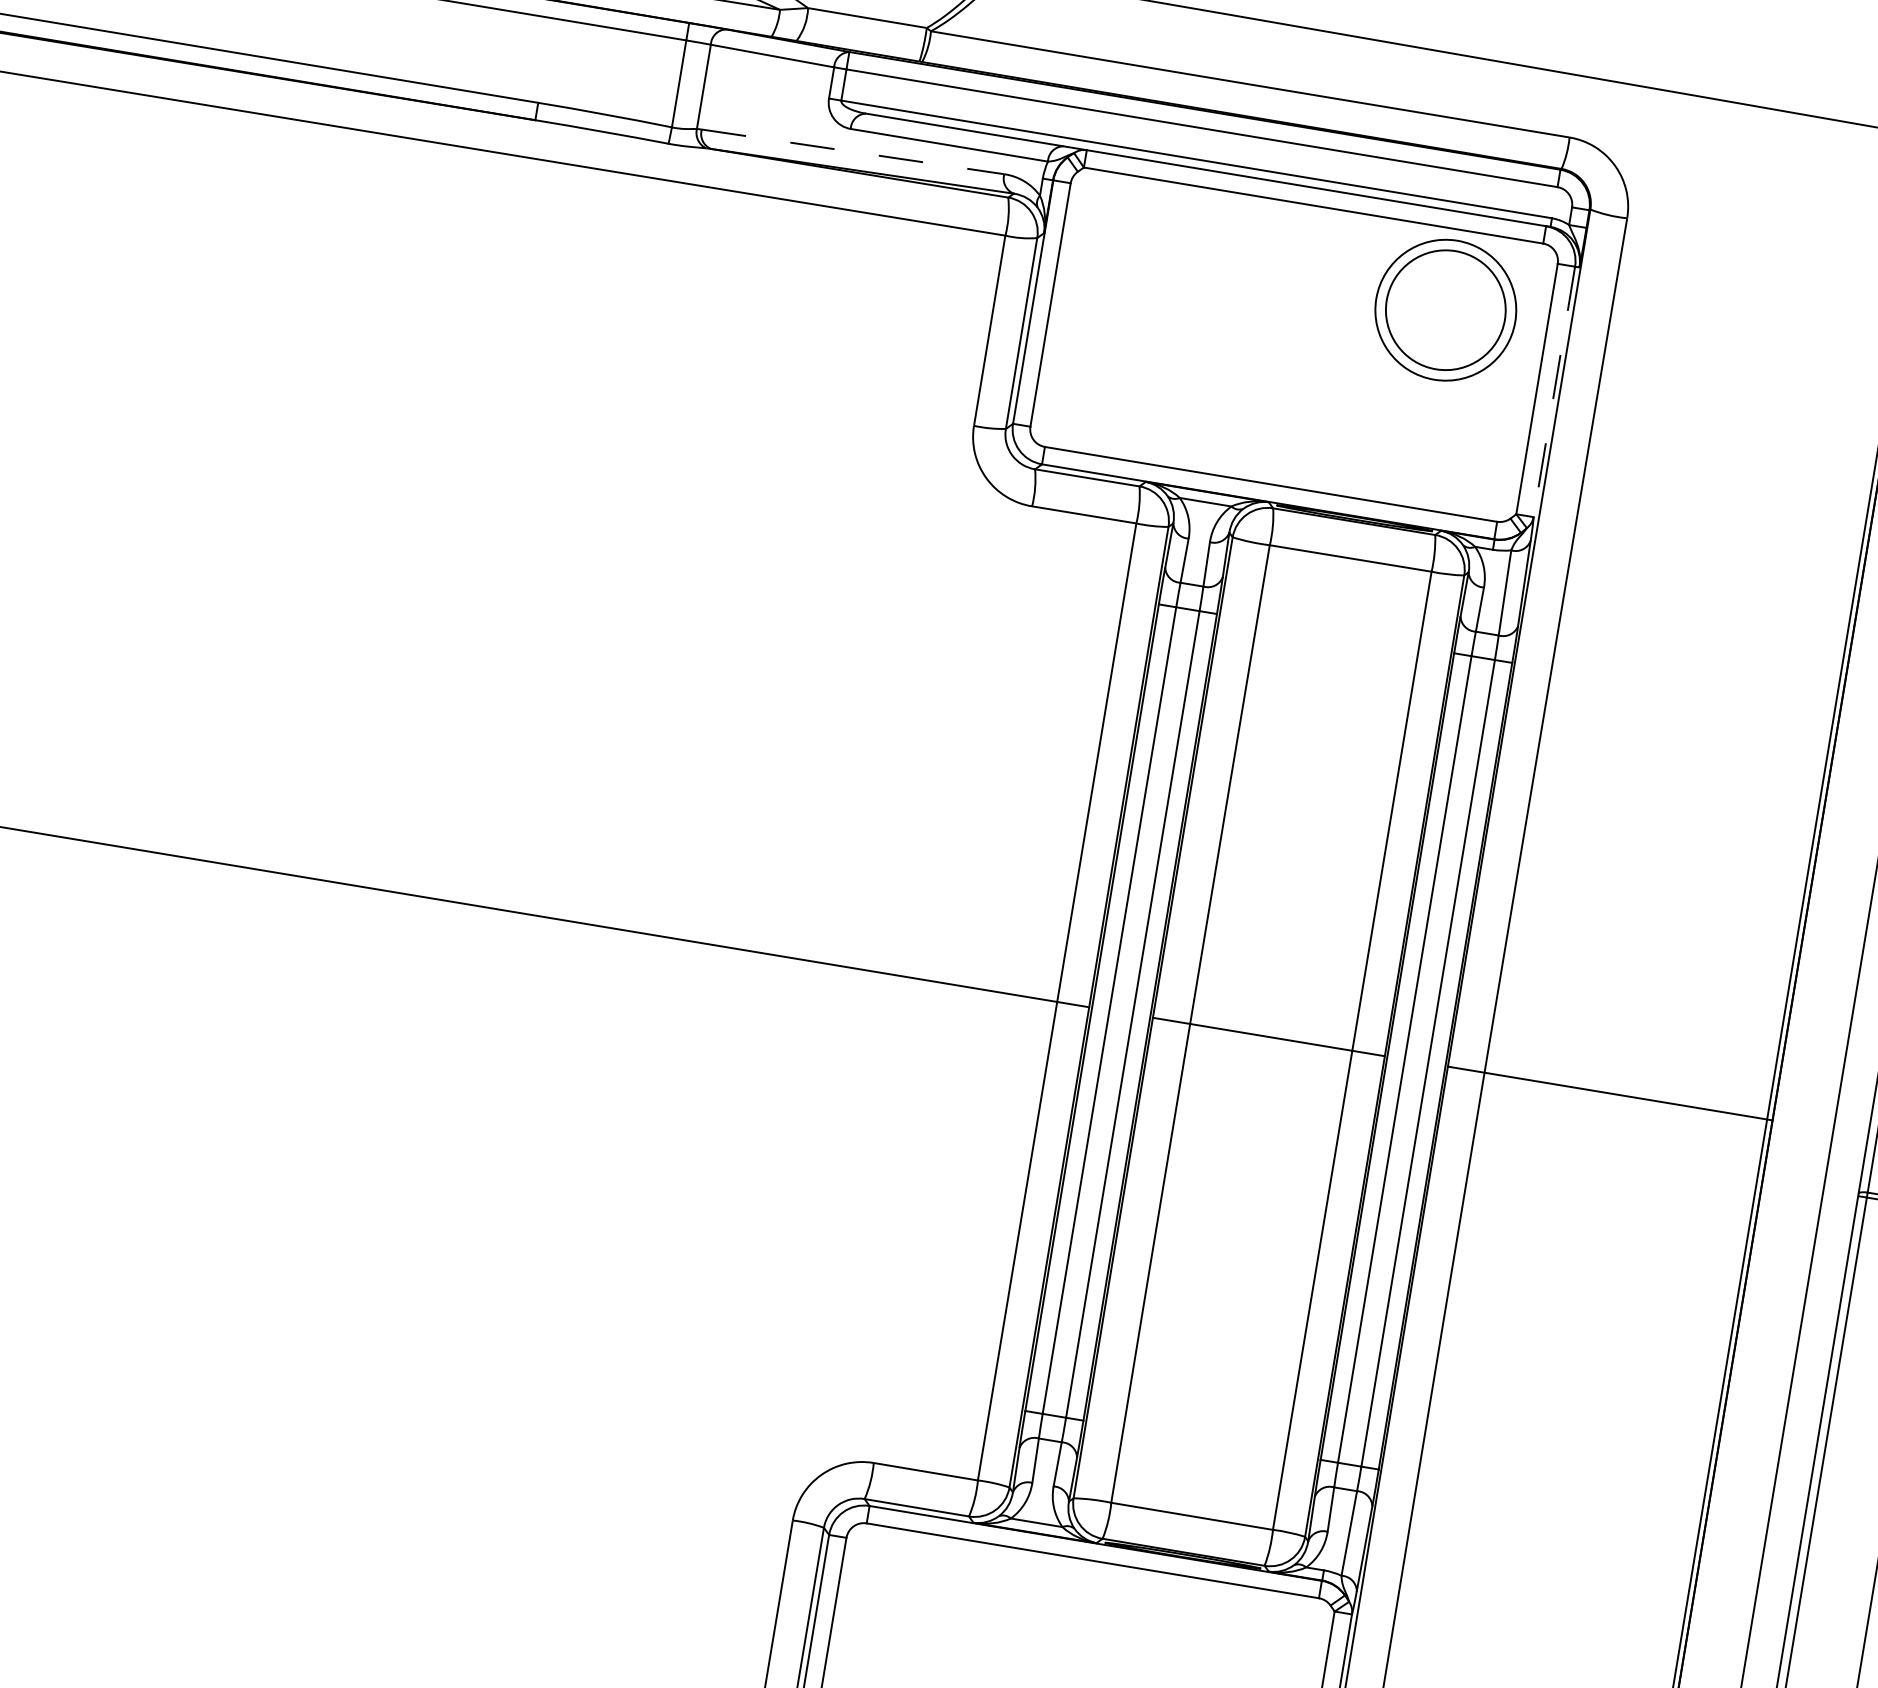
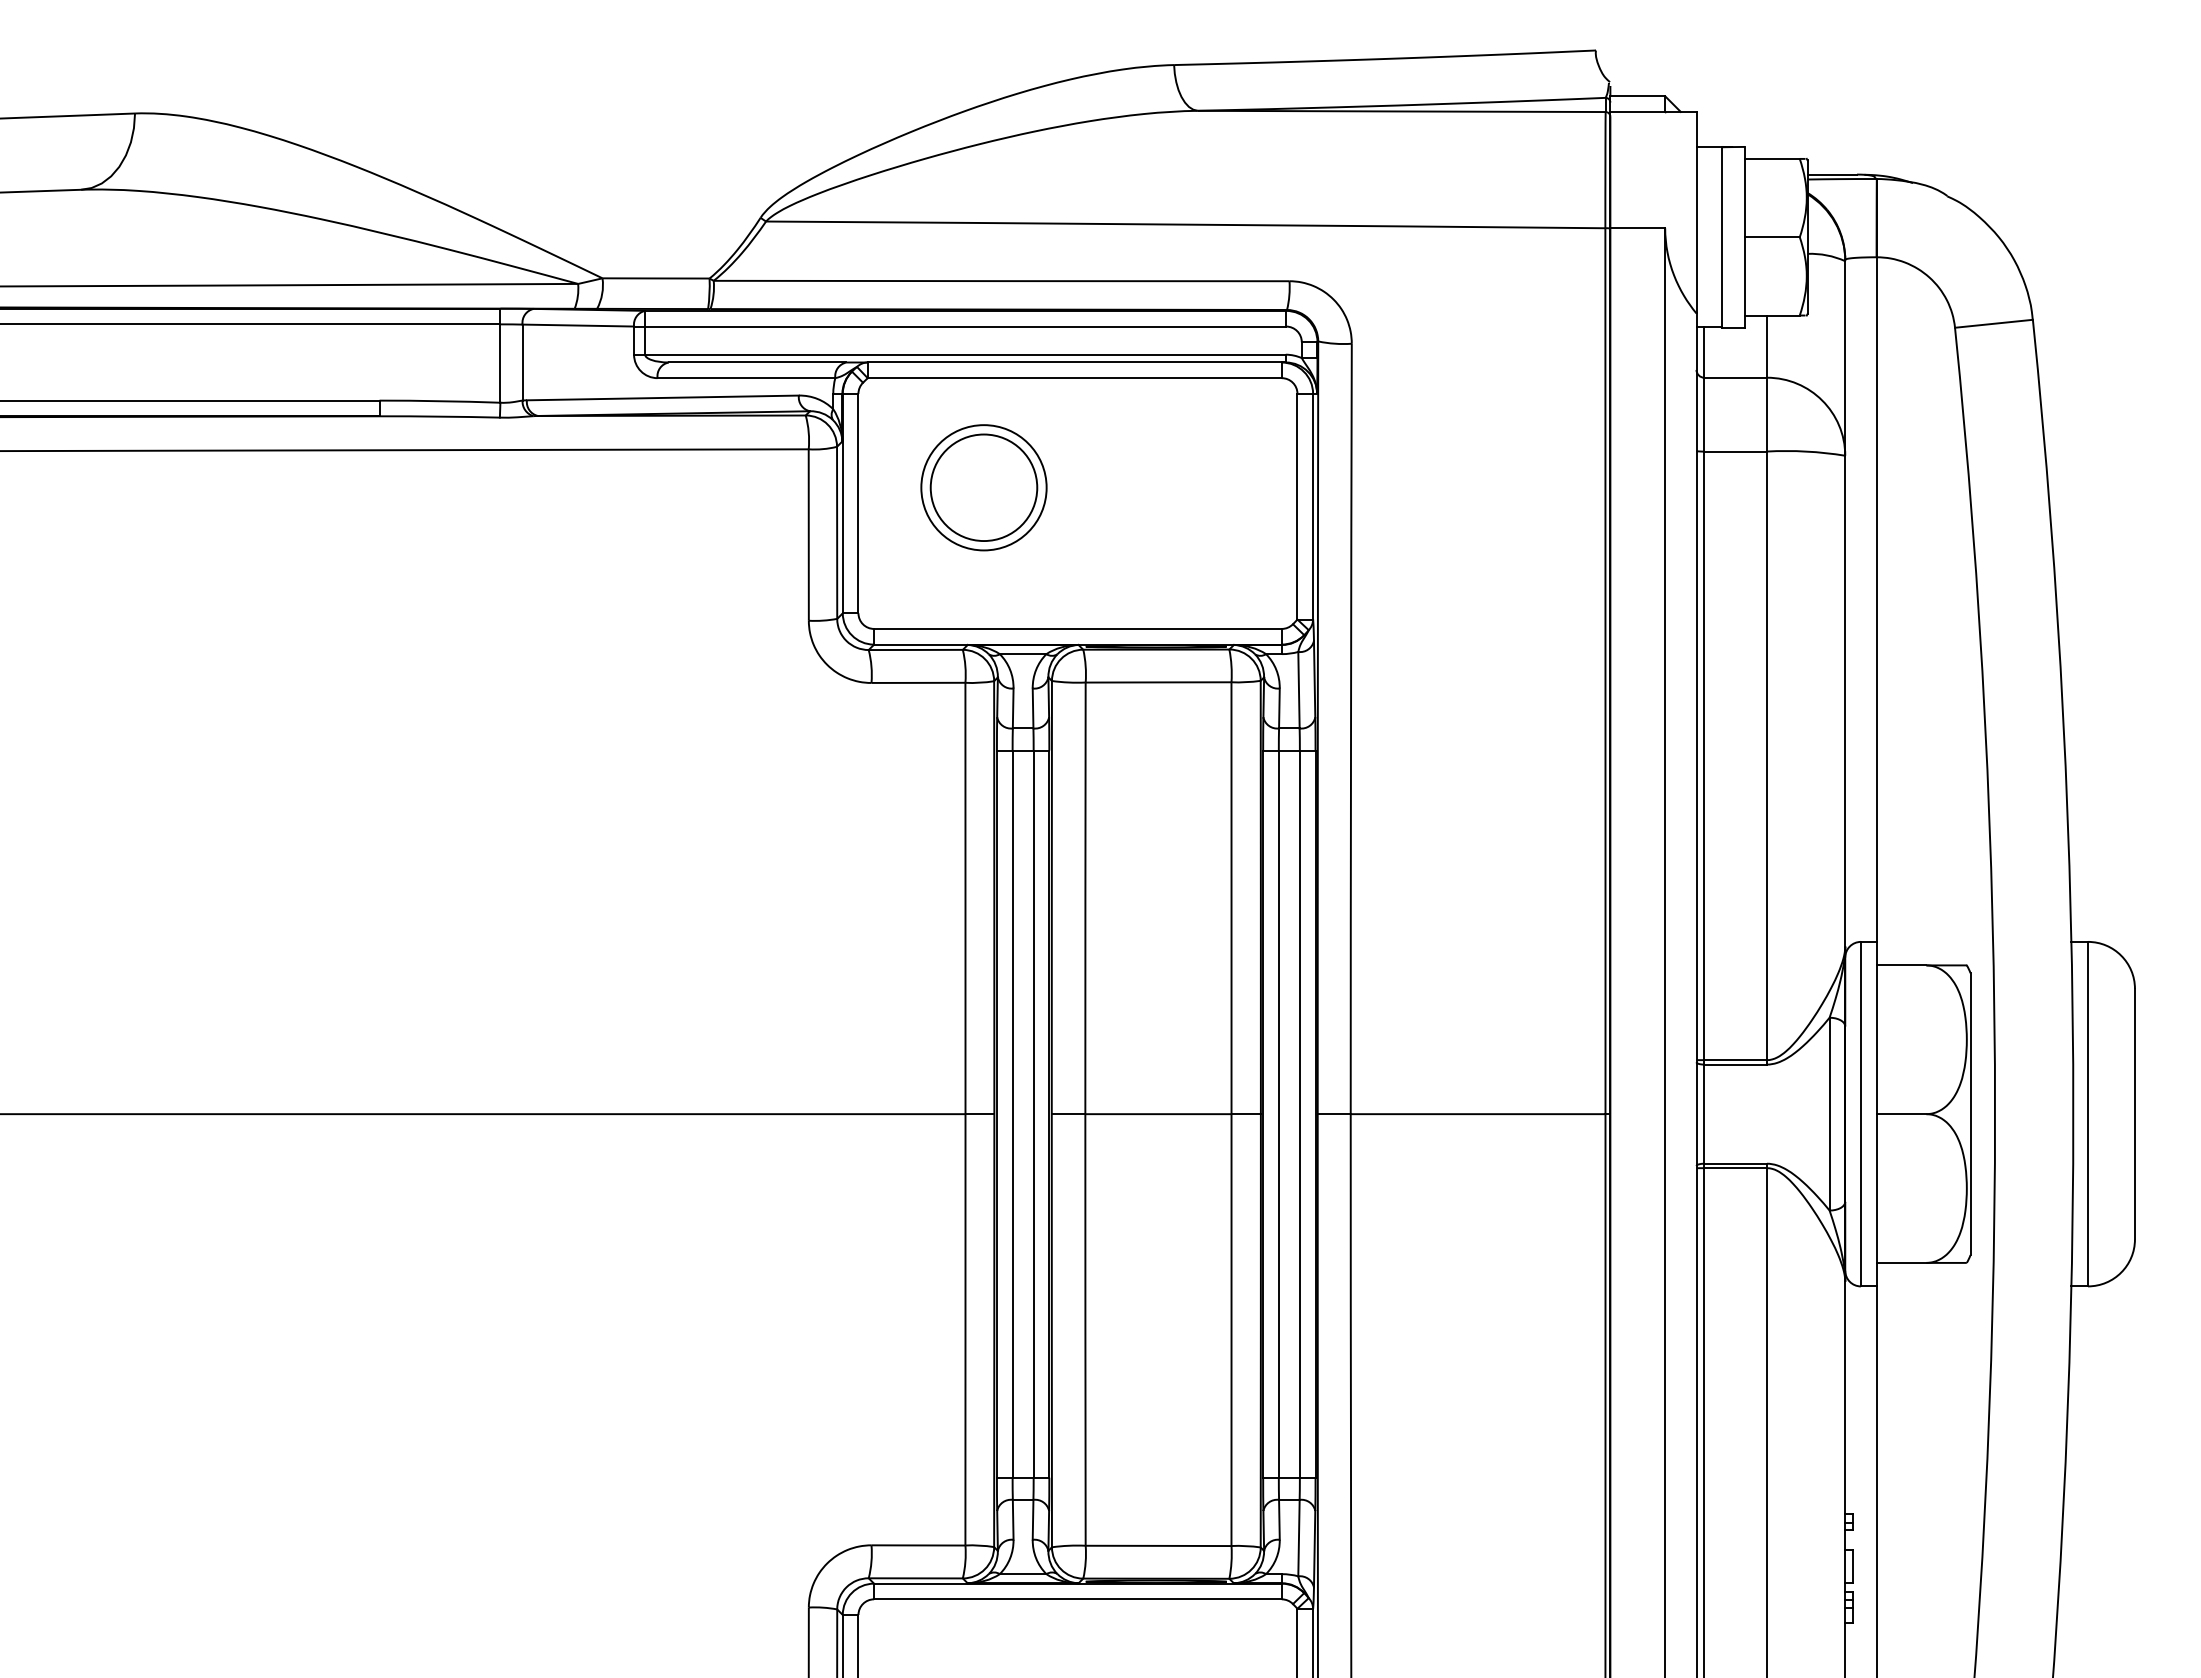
line: (852, 151) -> (662, 397), dashed -> solid
part: (1445, 309) -> (983, 487), moved
line: (1554, 391) -> (1313, 506), dashed -> solid

